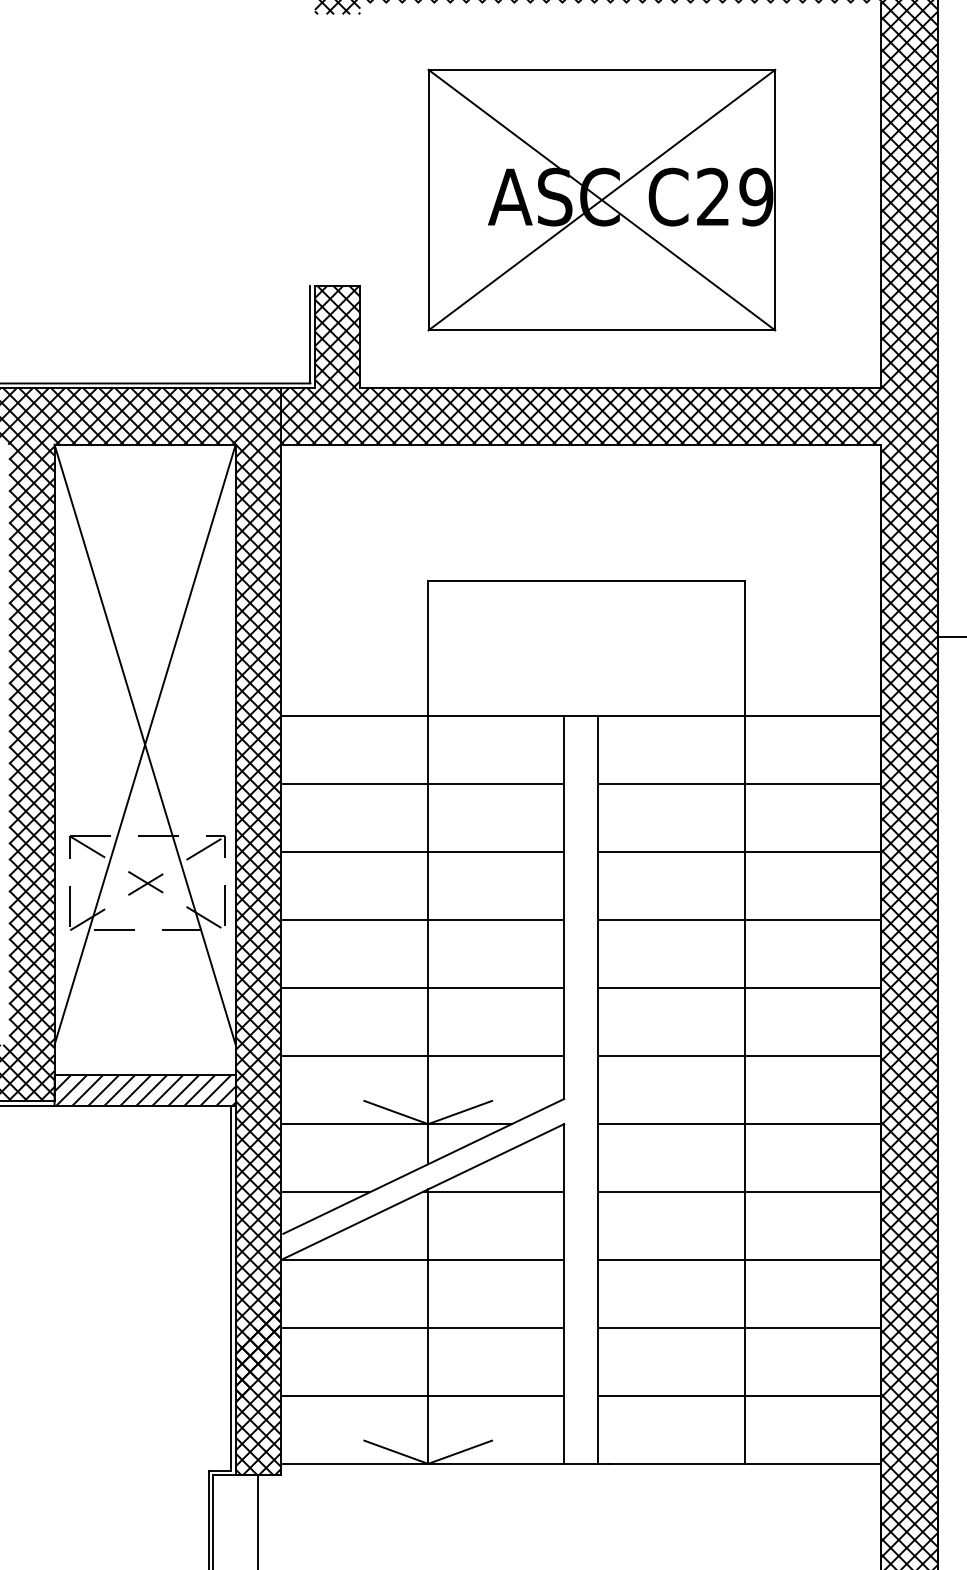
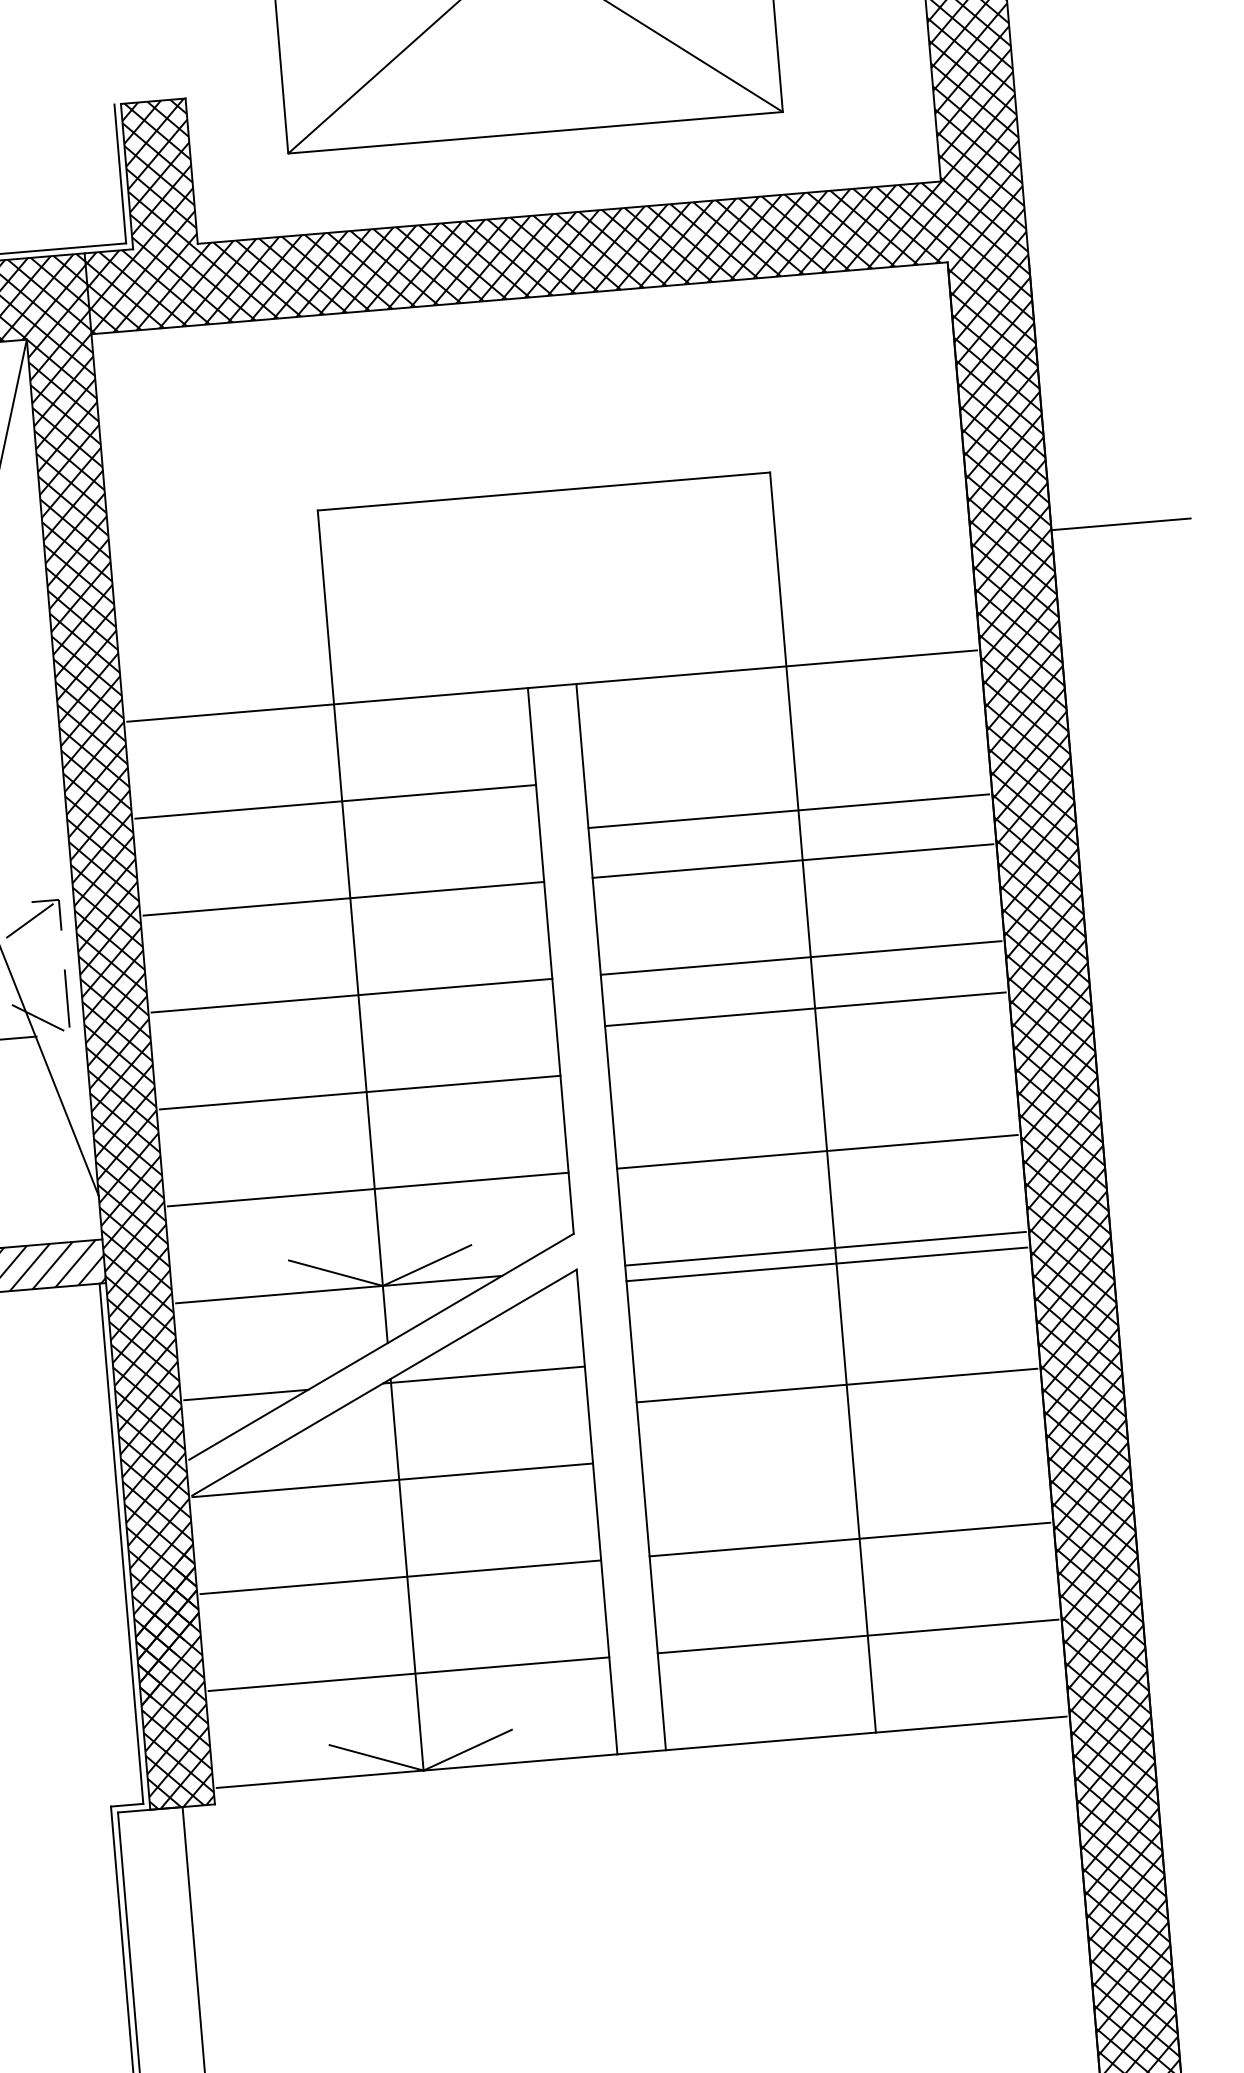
line: (738, 784) -> (788, 811), moved
line: (738, 988) -> (805, 1009), moved
line: (738, 1192) -> (826, 1264), moved
line: (738, 1260) -> (837, 1386), moved

